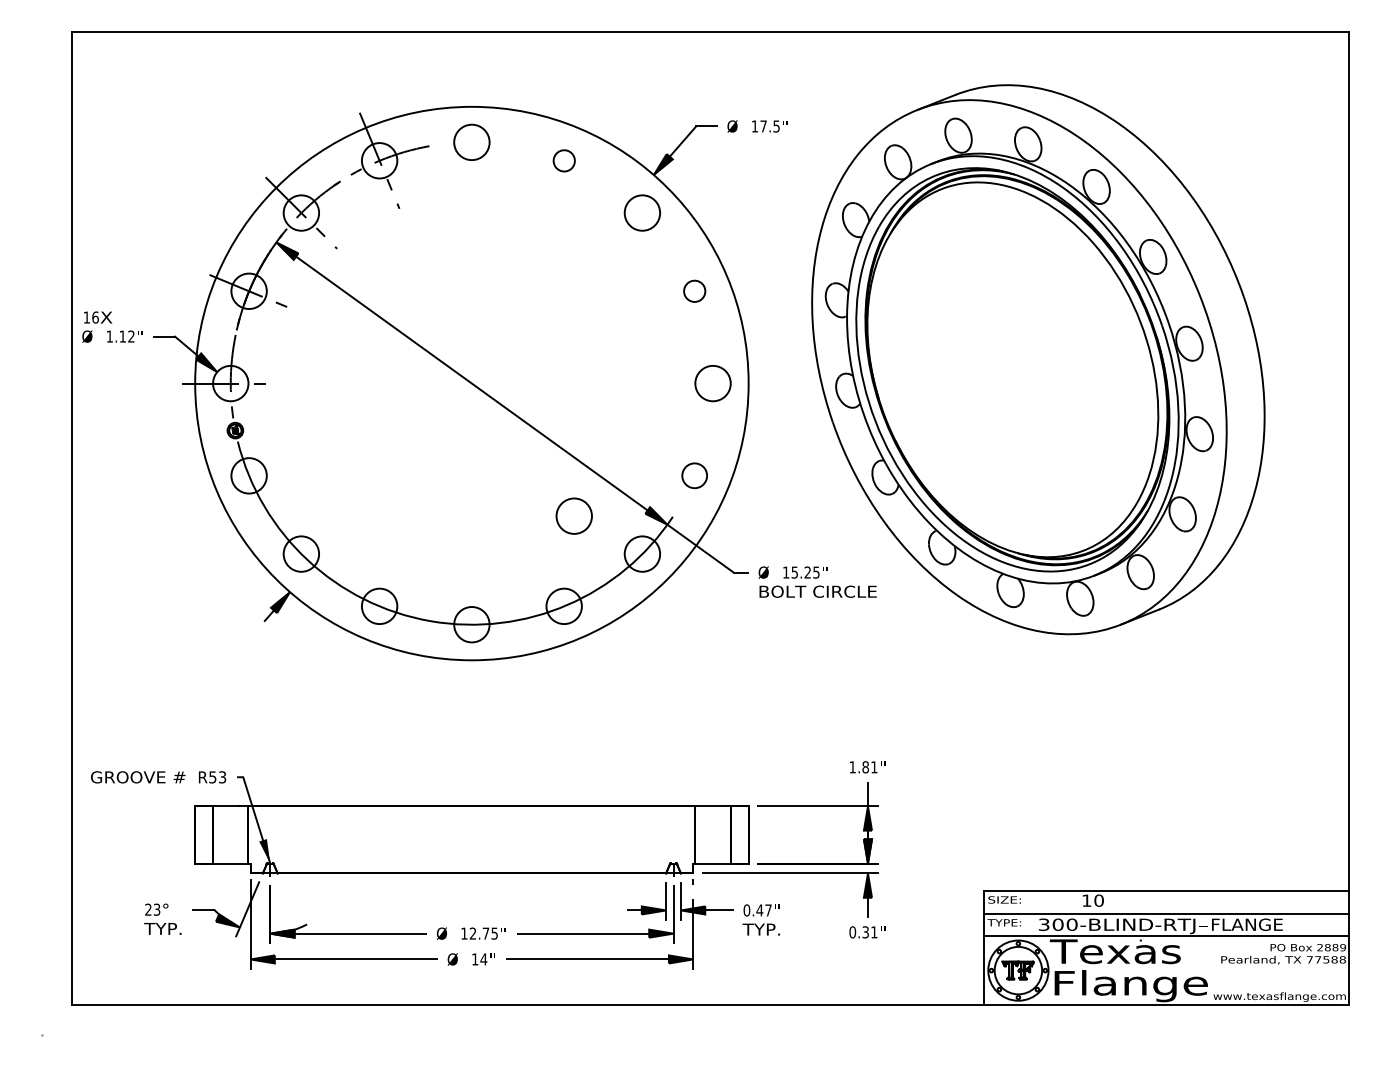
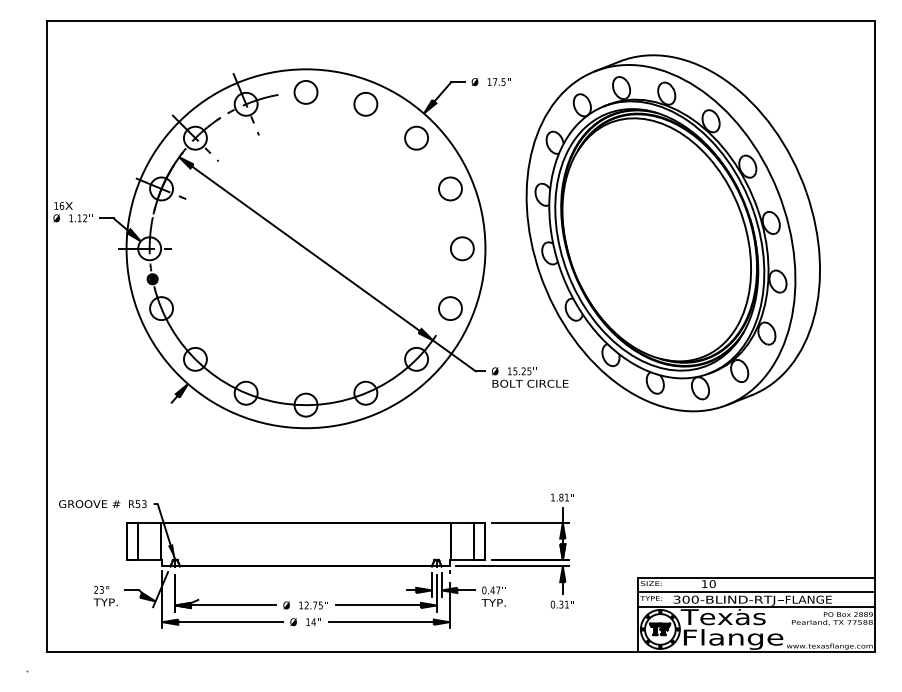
circle: (563, 161) -> (365, 104), size x1.67
circle: (694, 290) -> (450, 188), size x1.67
circle: (694, 475) -> (450, 308), size x1.43
circle: (574, 515) -> (372, 334), removed

